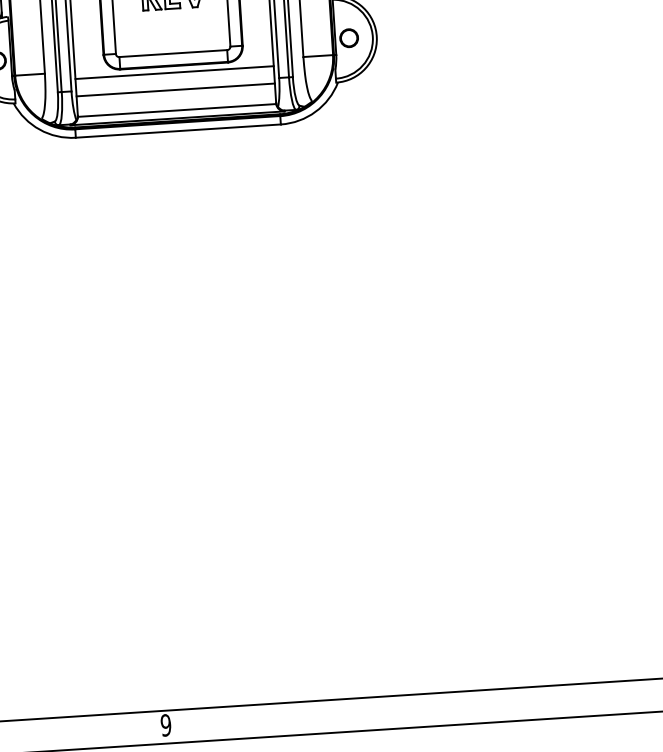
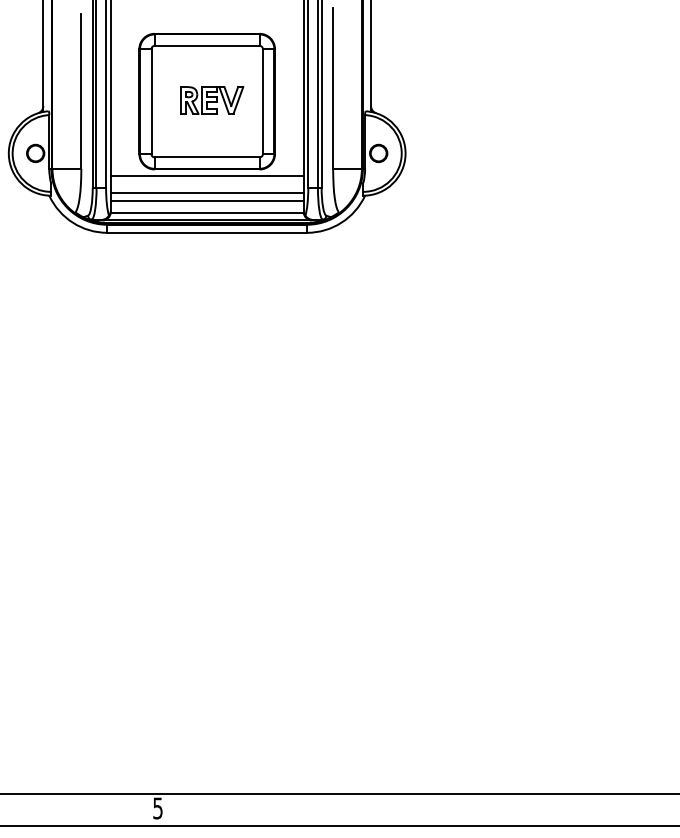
line: (175, 97) -> (206, 200), added
text: (165, 725) -> (157, 808), 9 -> 5

